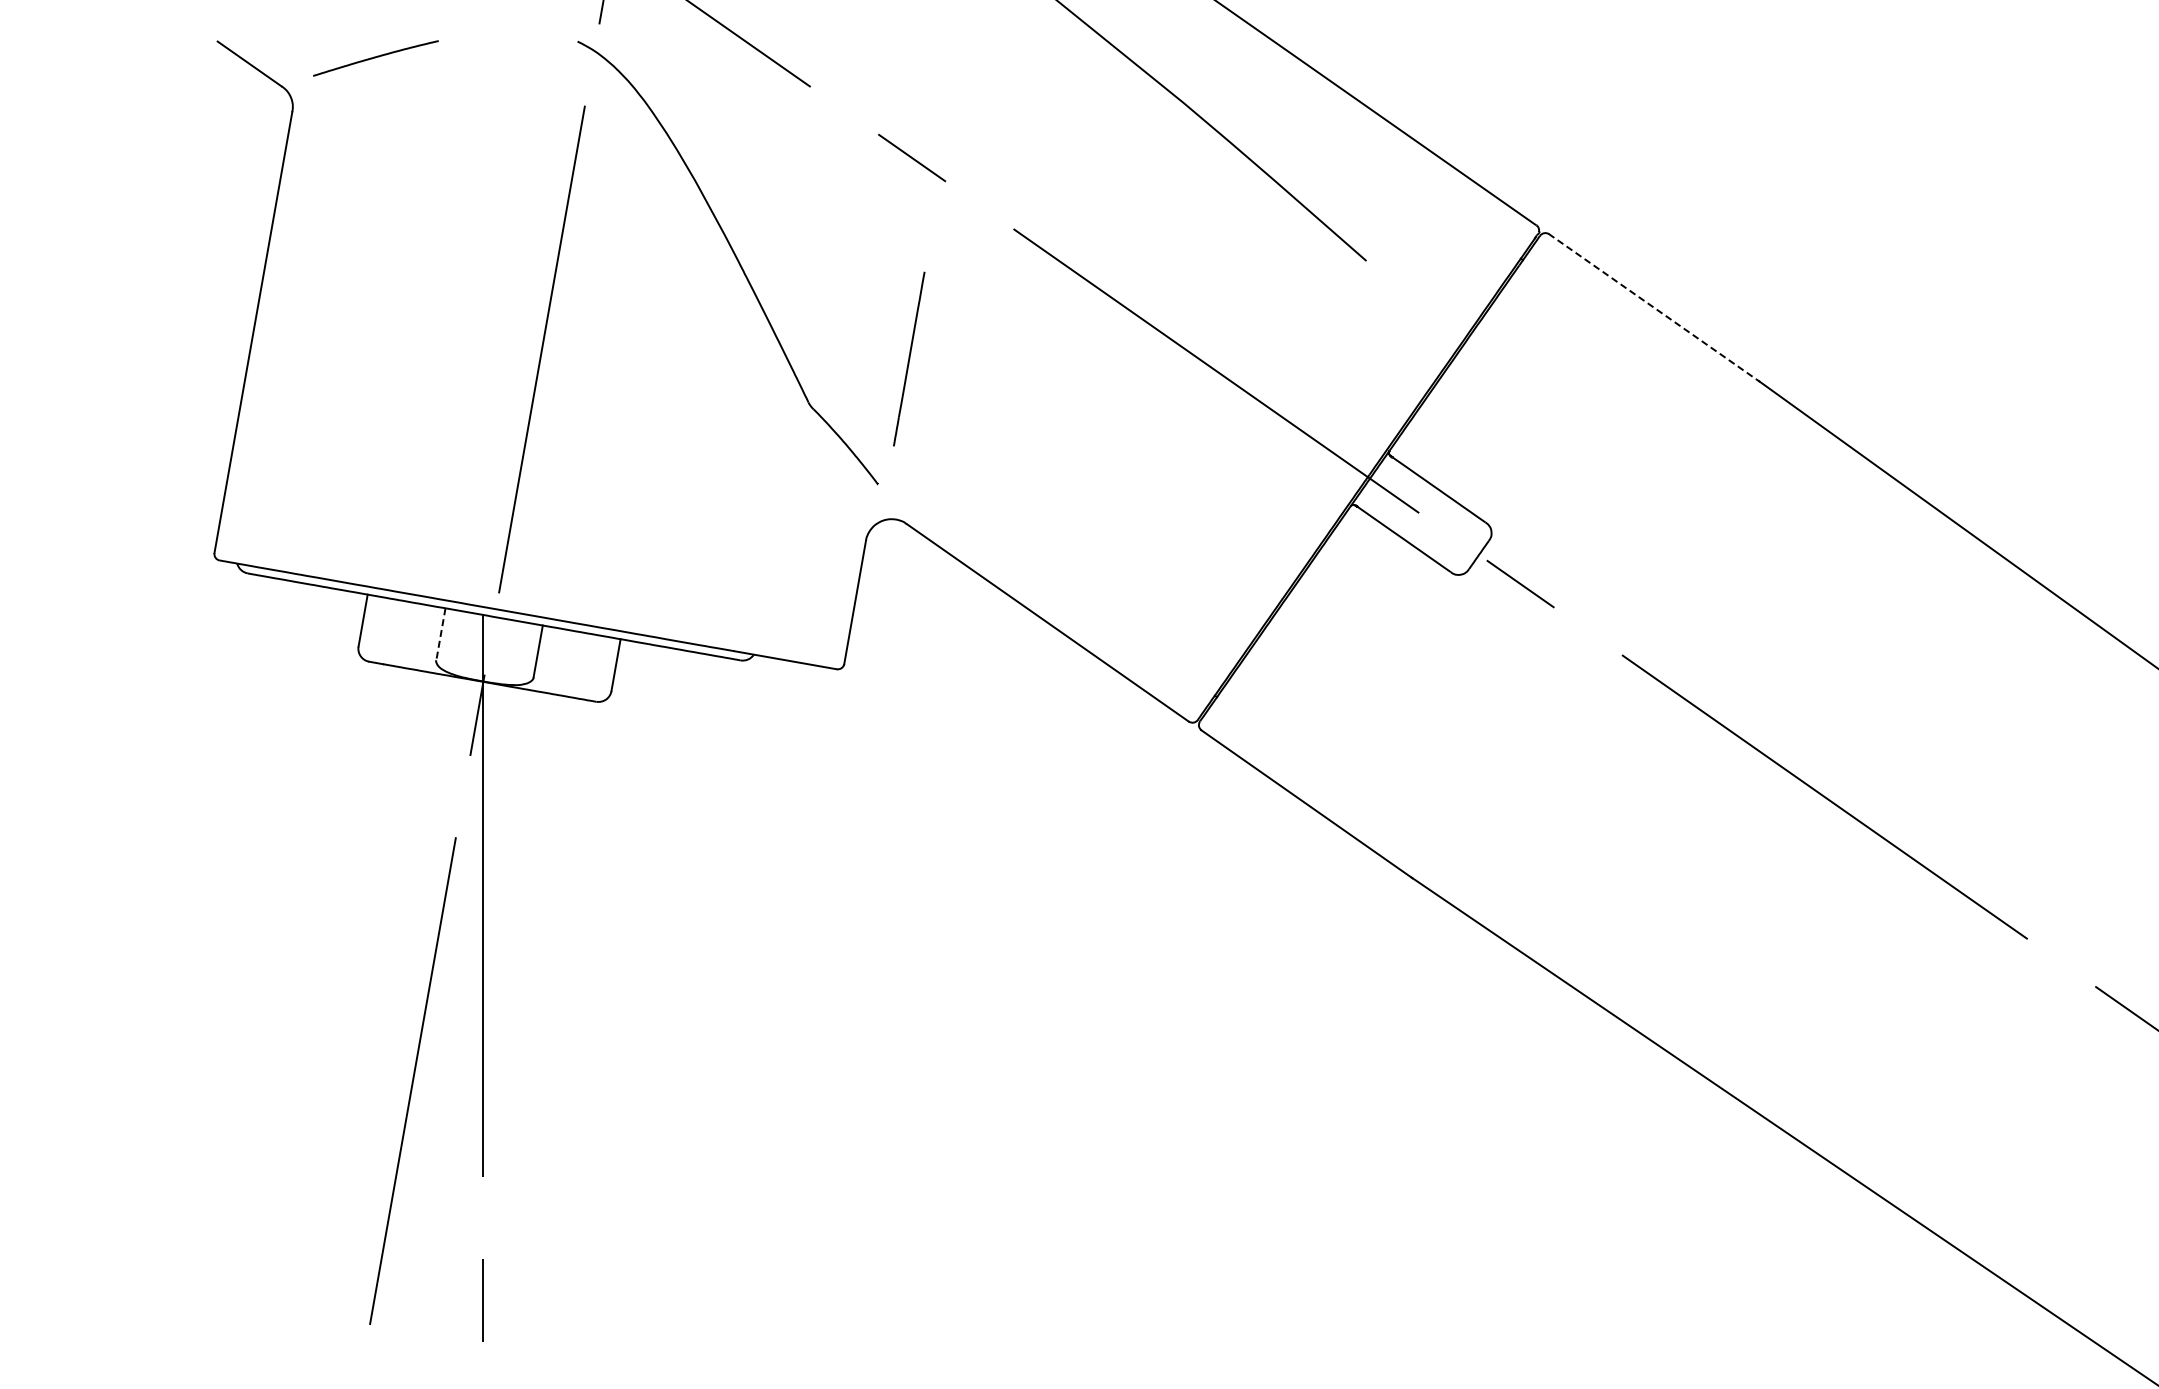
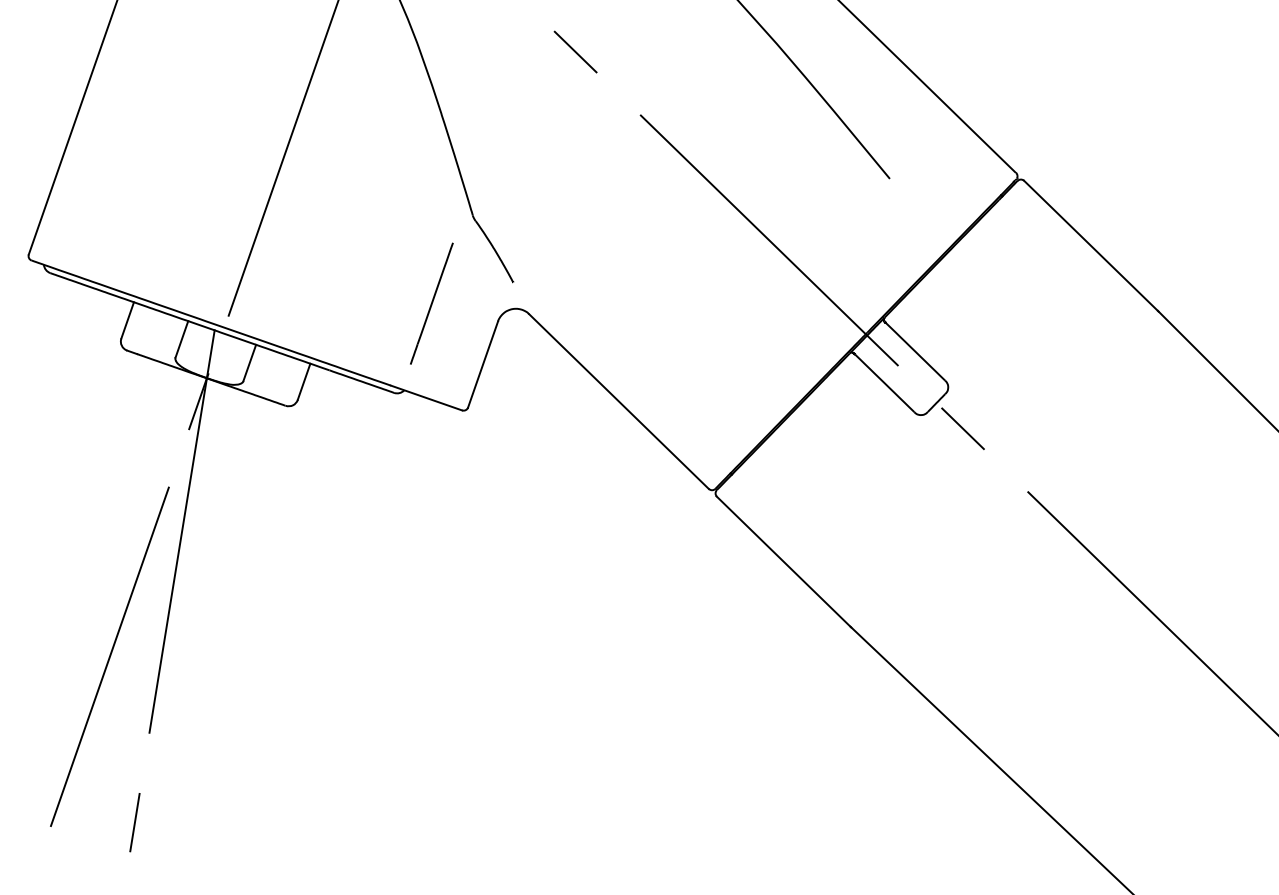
line: (1654, 308) -> (1091, 246), dashed -> solid
line: (909, 358) -> (432, 303), moved
line: (440, 634) -> (181, 339), dashed -> solid

